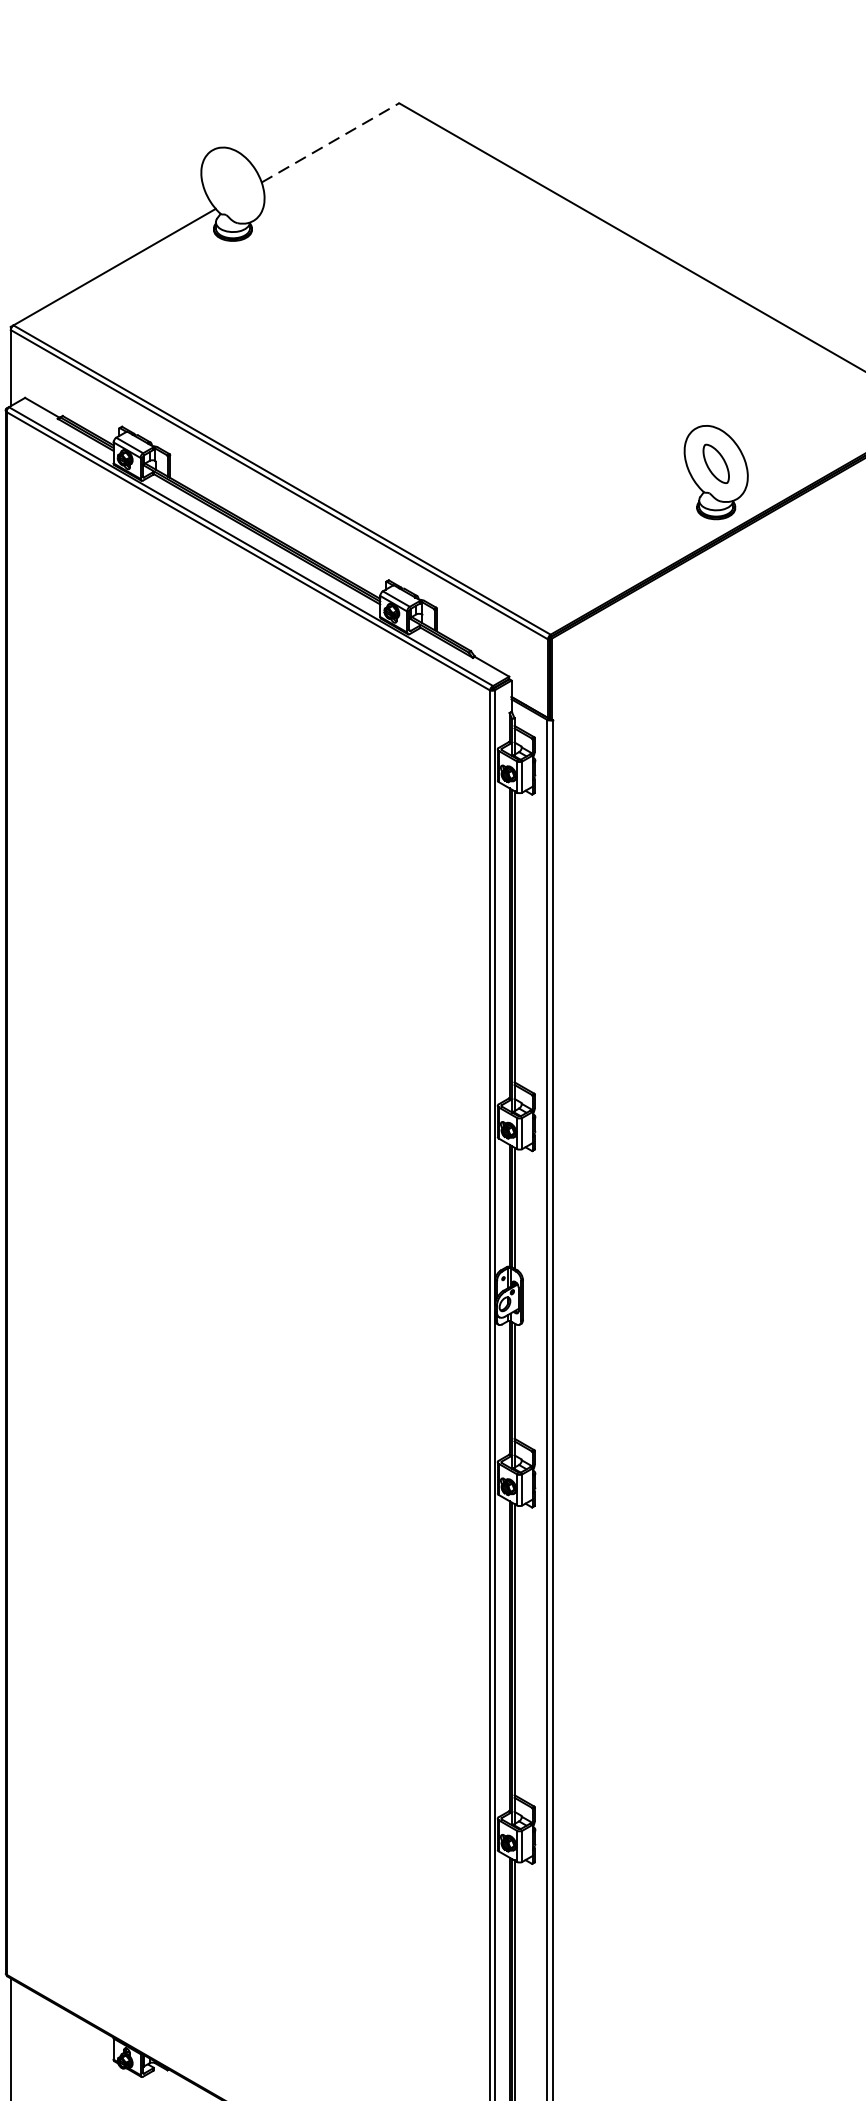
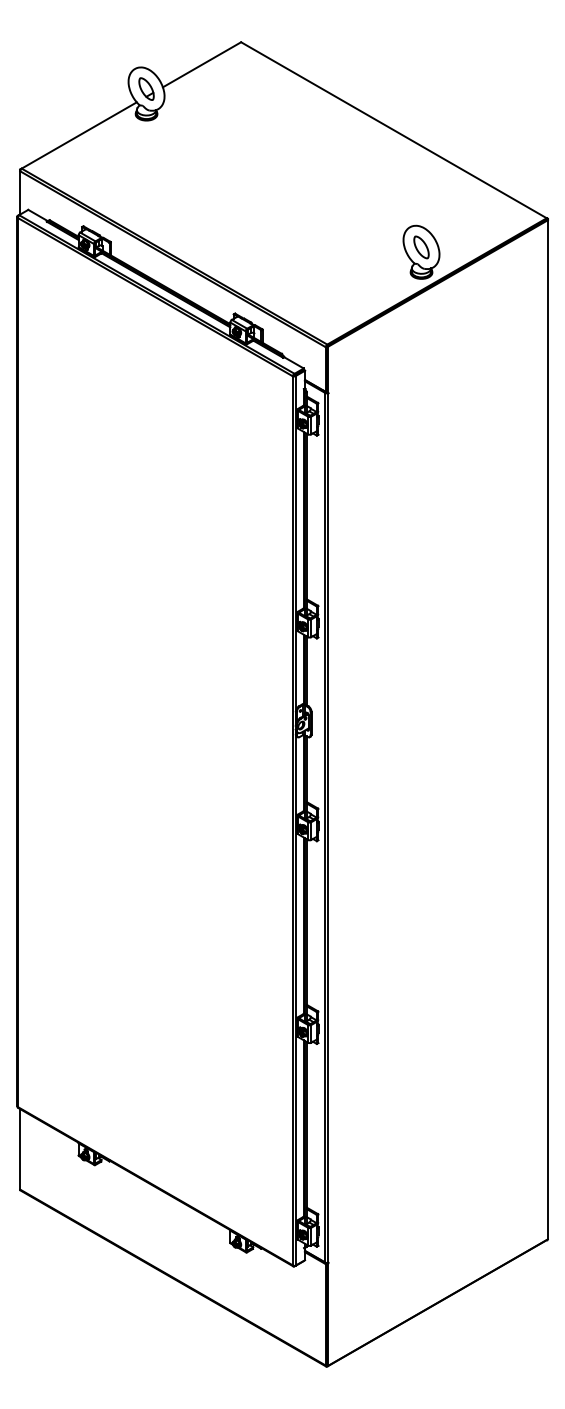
line: (331, 142) -> (202, 64), dashed -> solid
part: (232, 184) -> (146, 88), added

